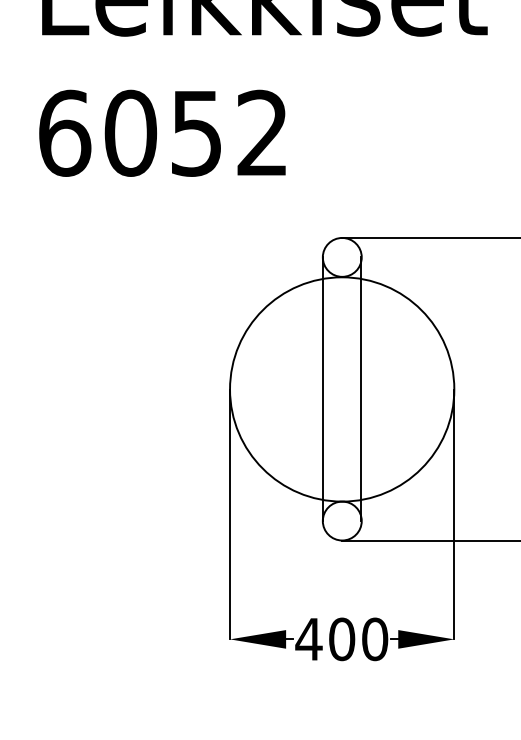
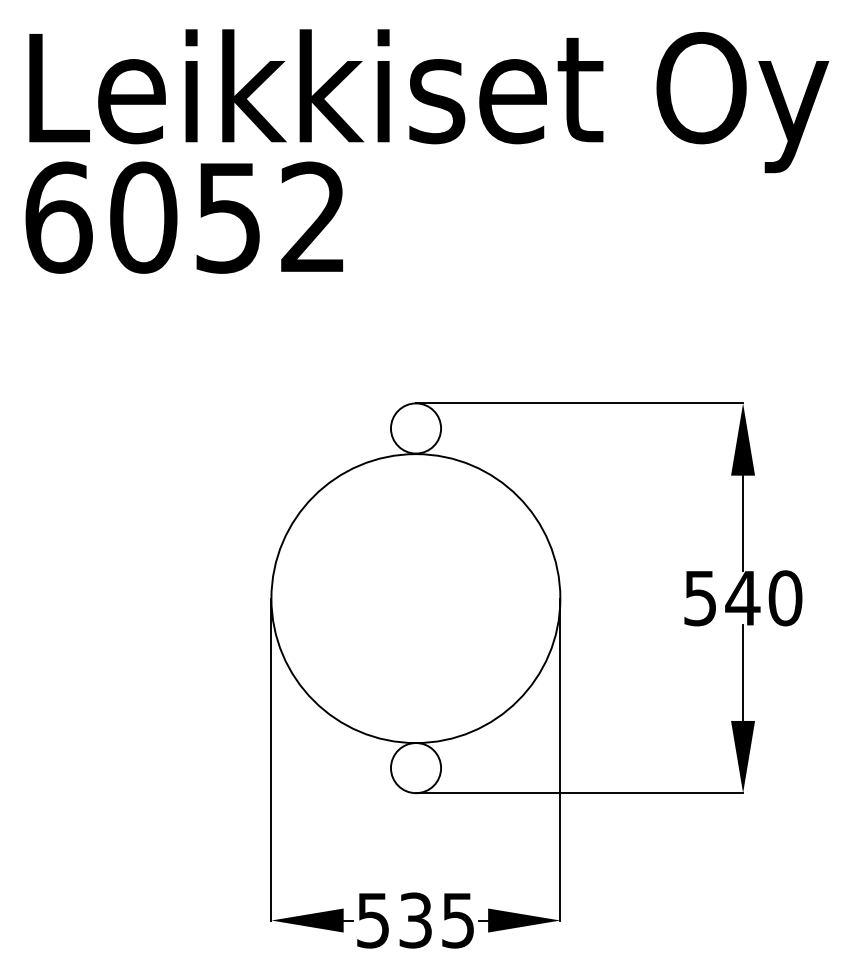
text: (161, 133) -> (183, 217), moved
line: (323, 388) -> (391, 597), removed
line: (361, 388) -> (440, 597), removed
text: (341, 639) -> (415, 920), 400 -> 535

